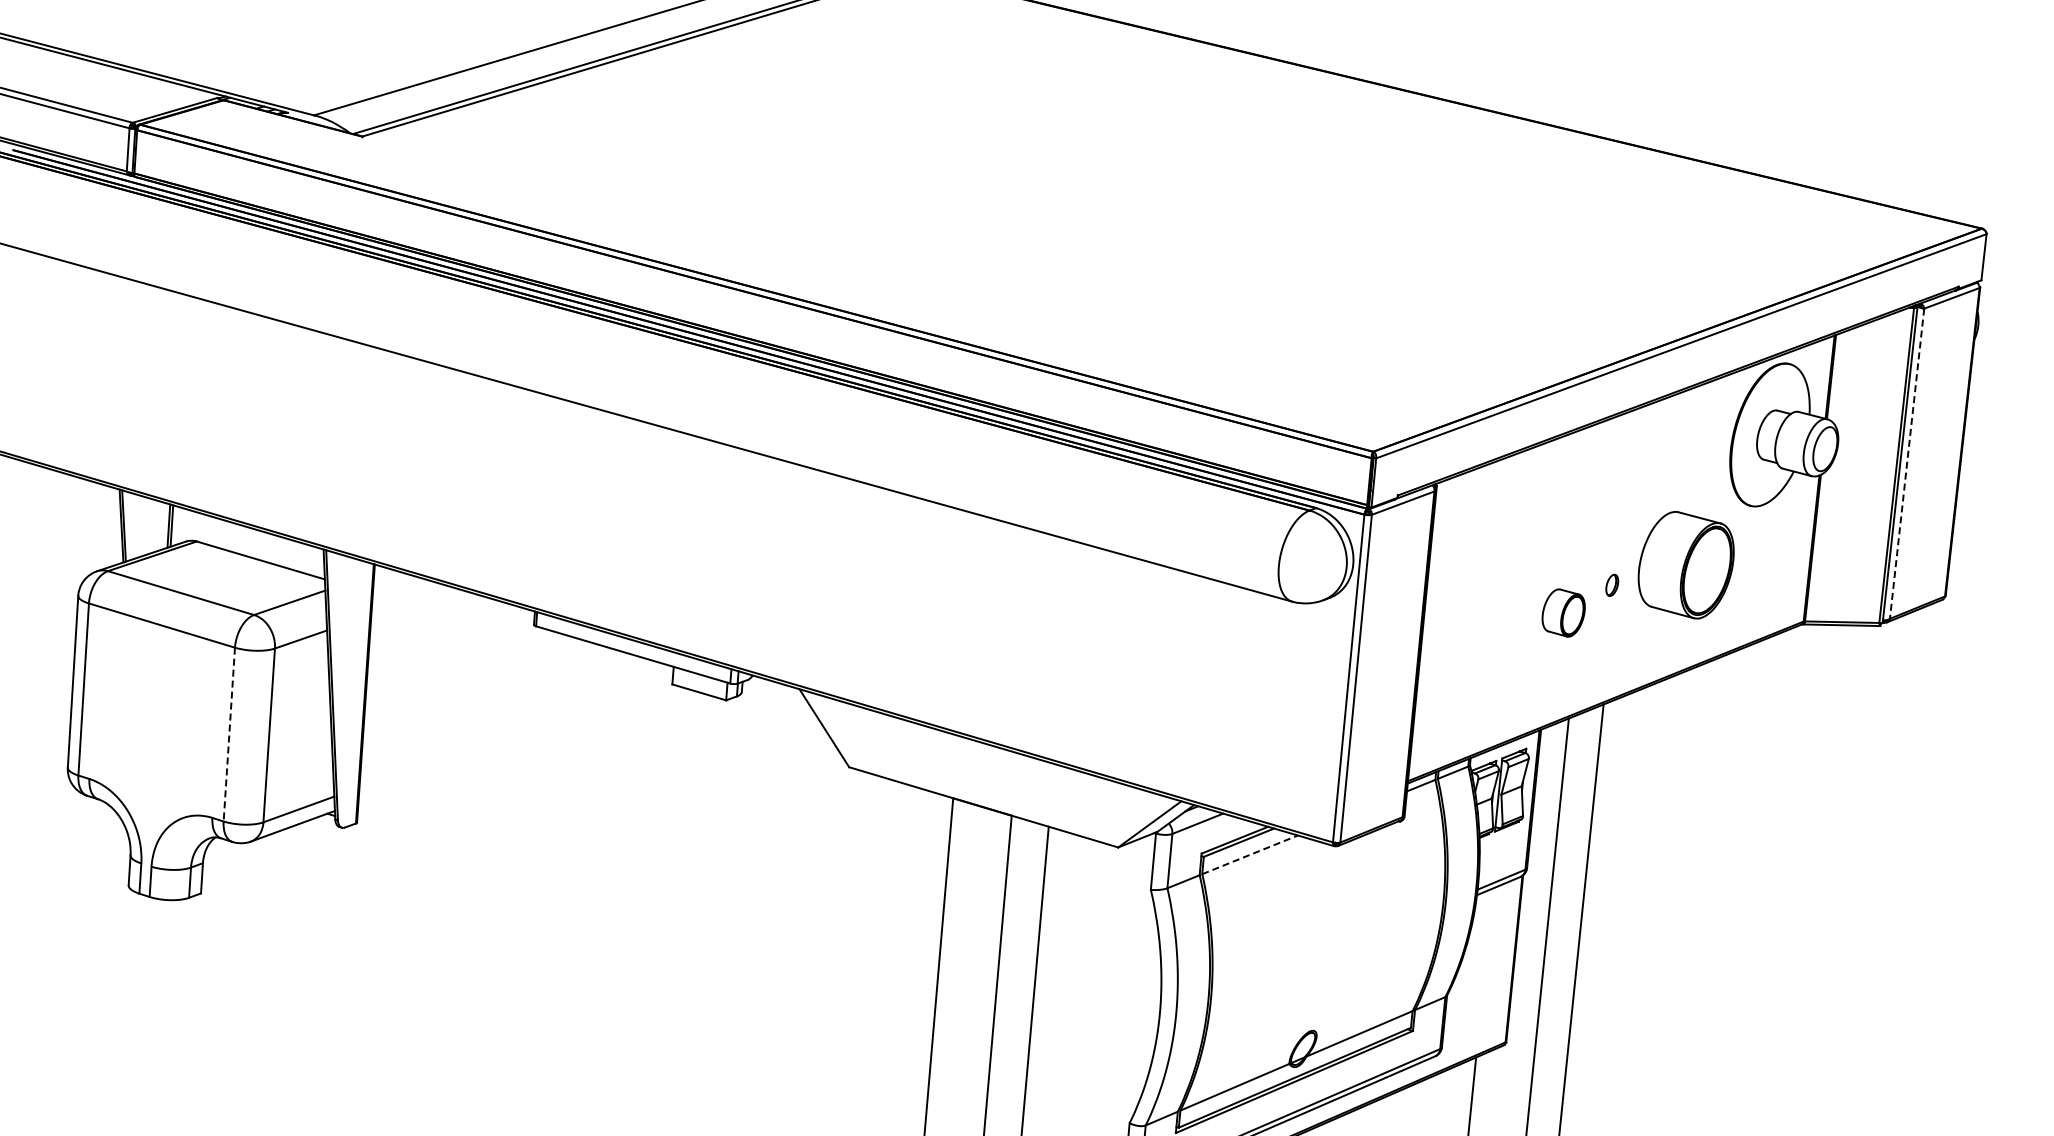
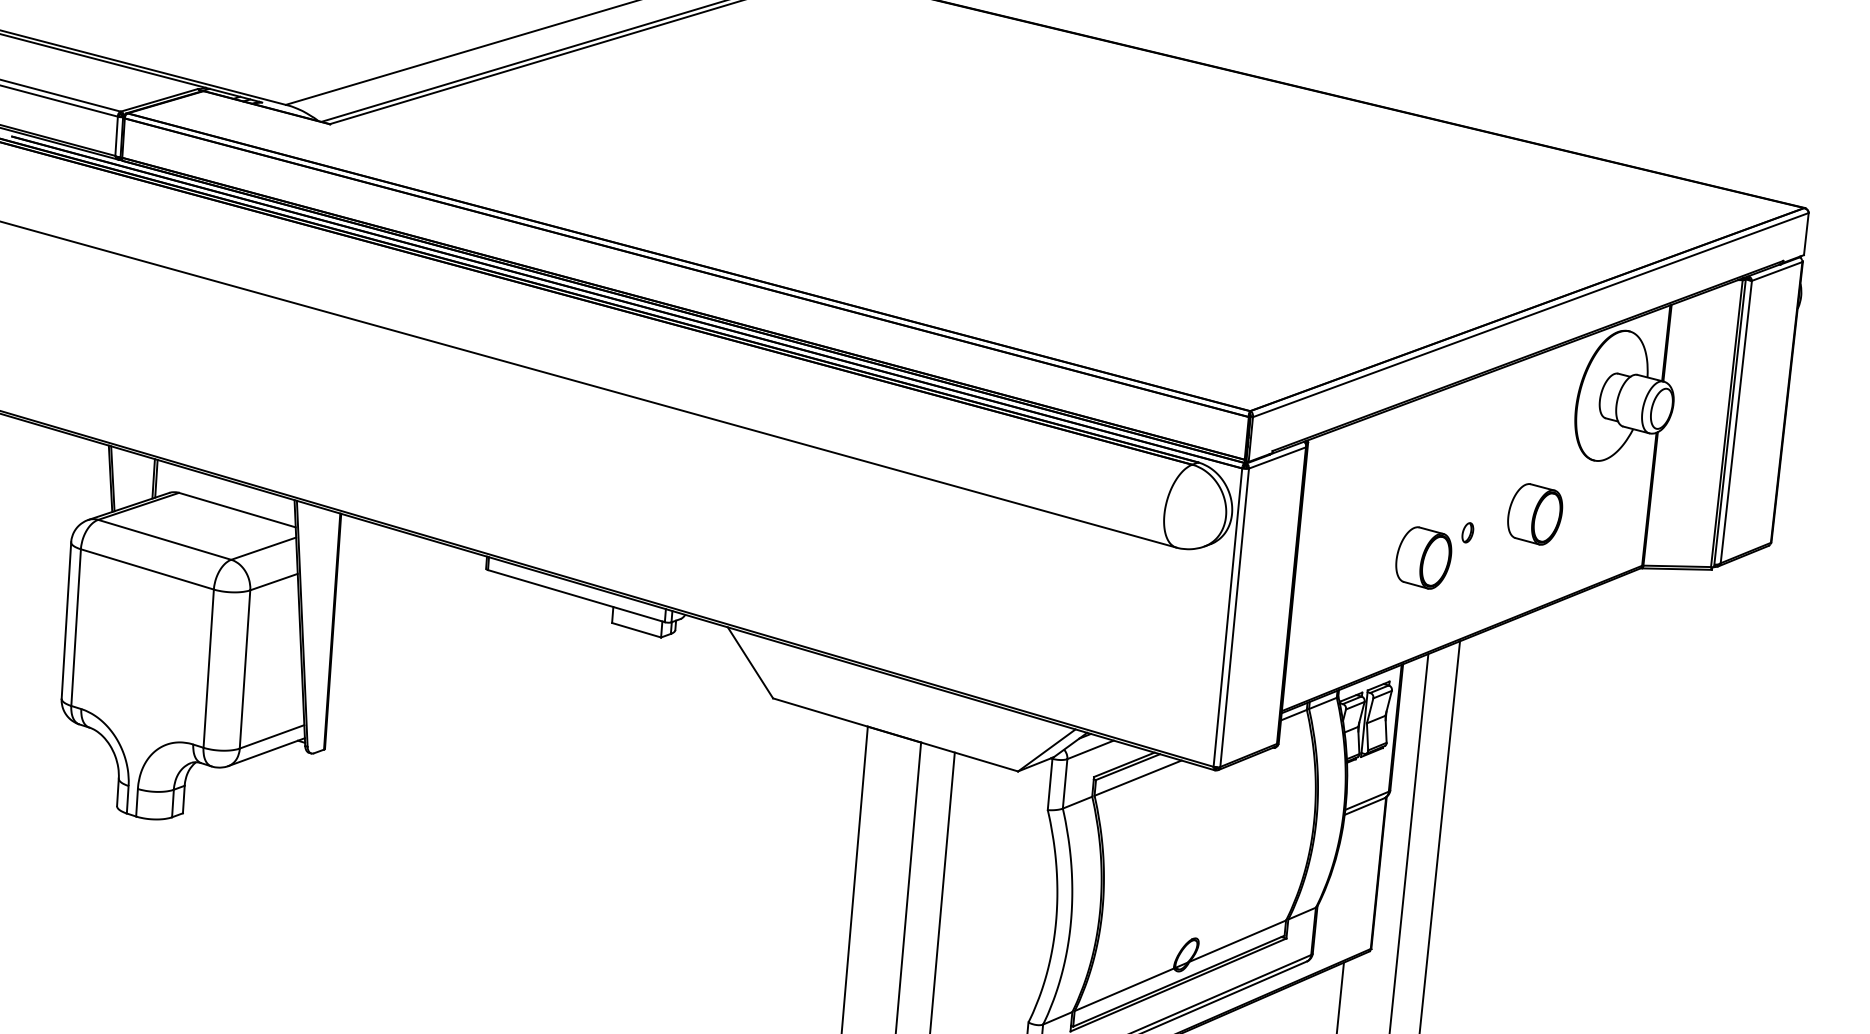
line: (1907, 464) -> (1736, 422), dashed -> solid
part: (1685, 564) -> (1534, 513), size x0.62
part: (1563, 612) -> (1423, 557), size x1.43
line: (229, 735) -> (208, 669), dashed -> solid
line: (1250, 854) -> (1138, 777), dashed -> solid

